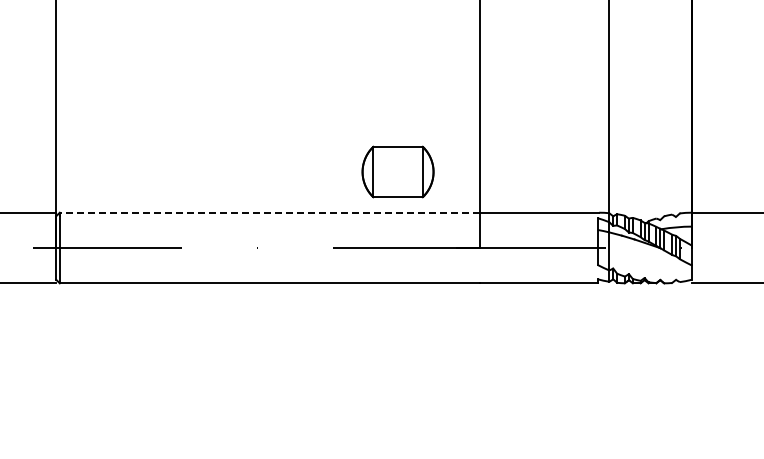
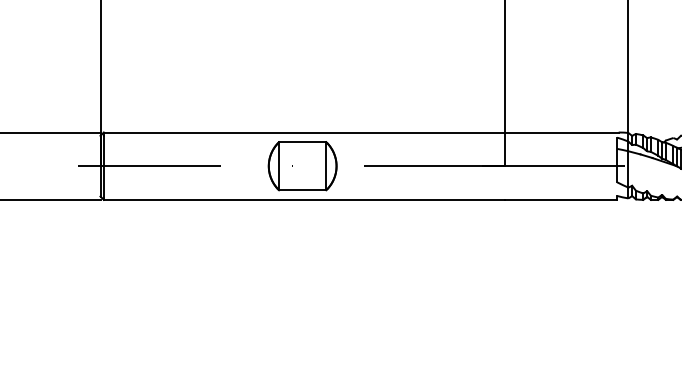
part: (397, 171) -> (302, 165), moved
line: (269, 212) -> (304, 132), dashed -> solid

